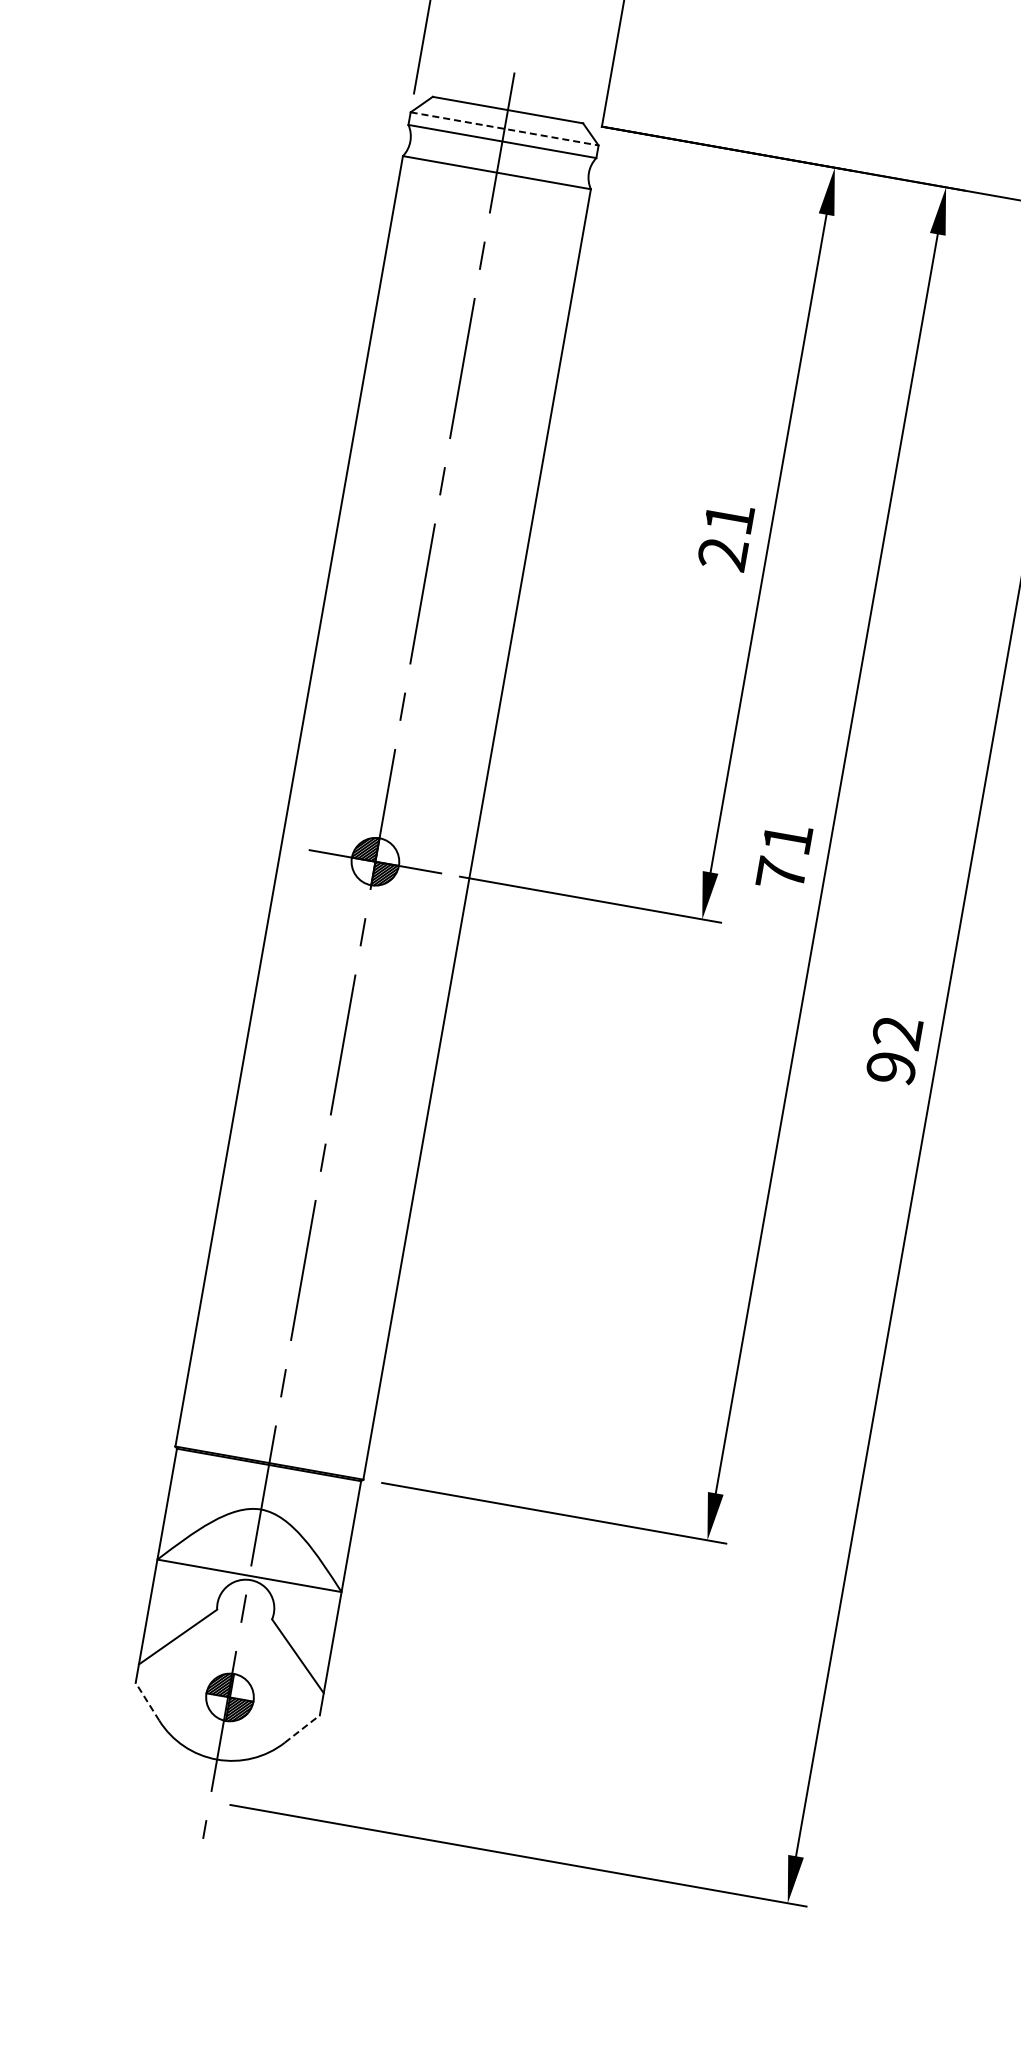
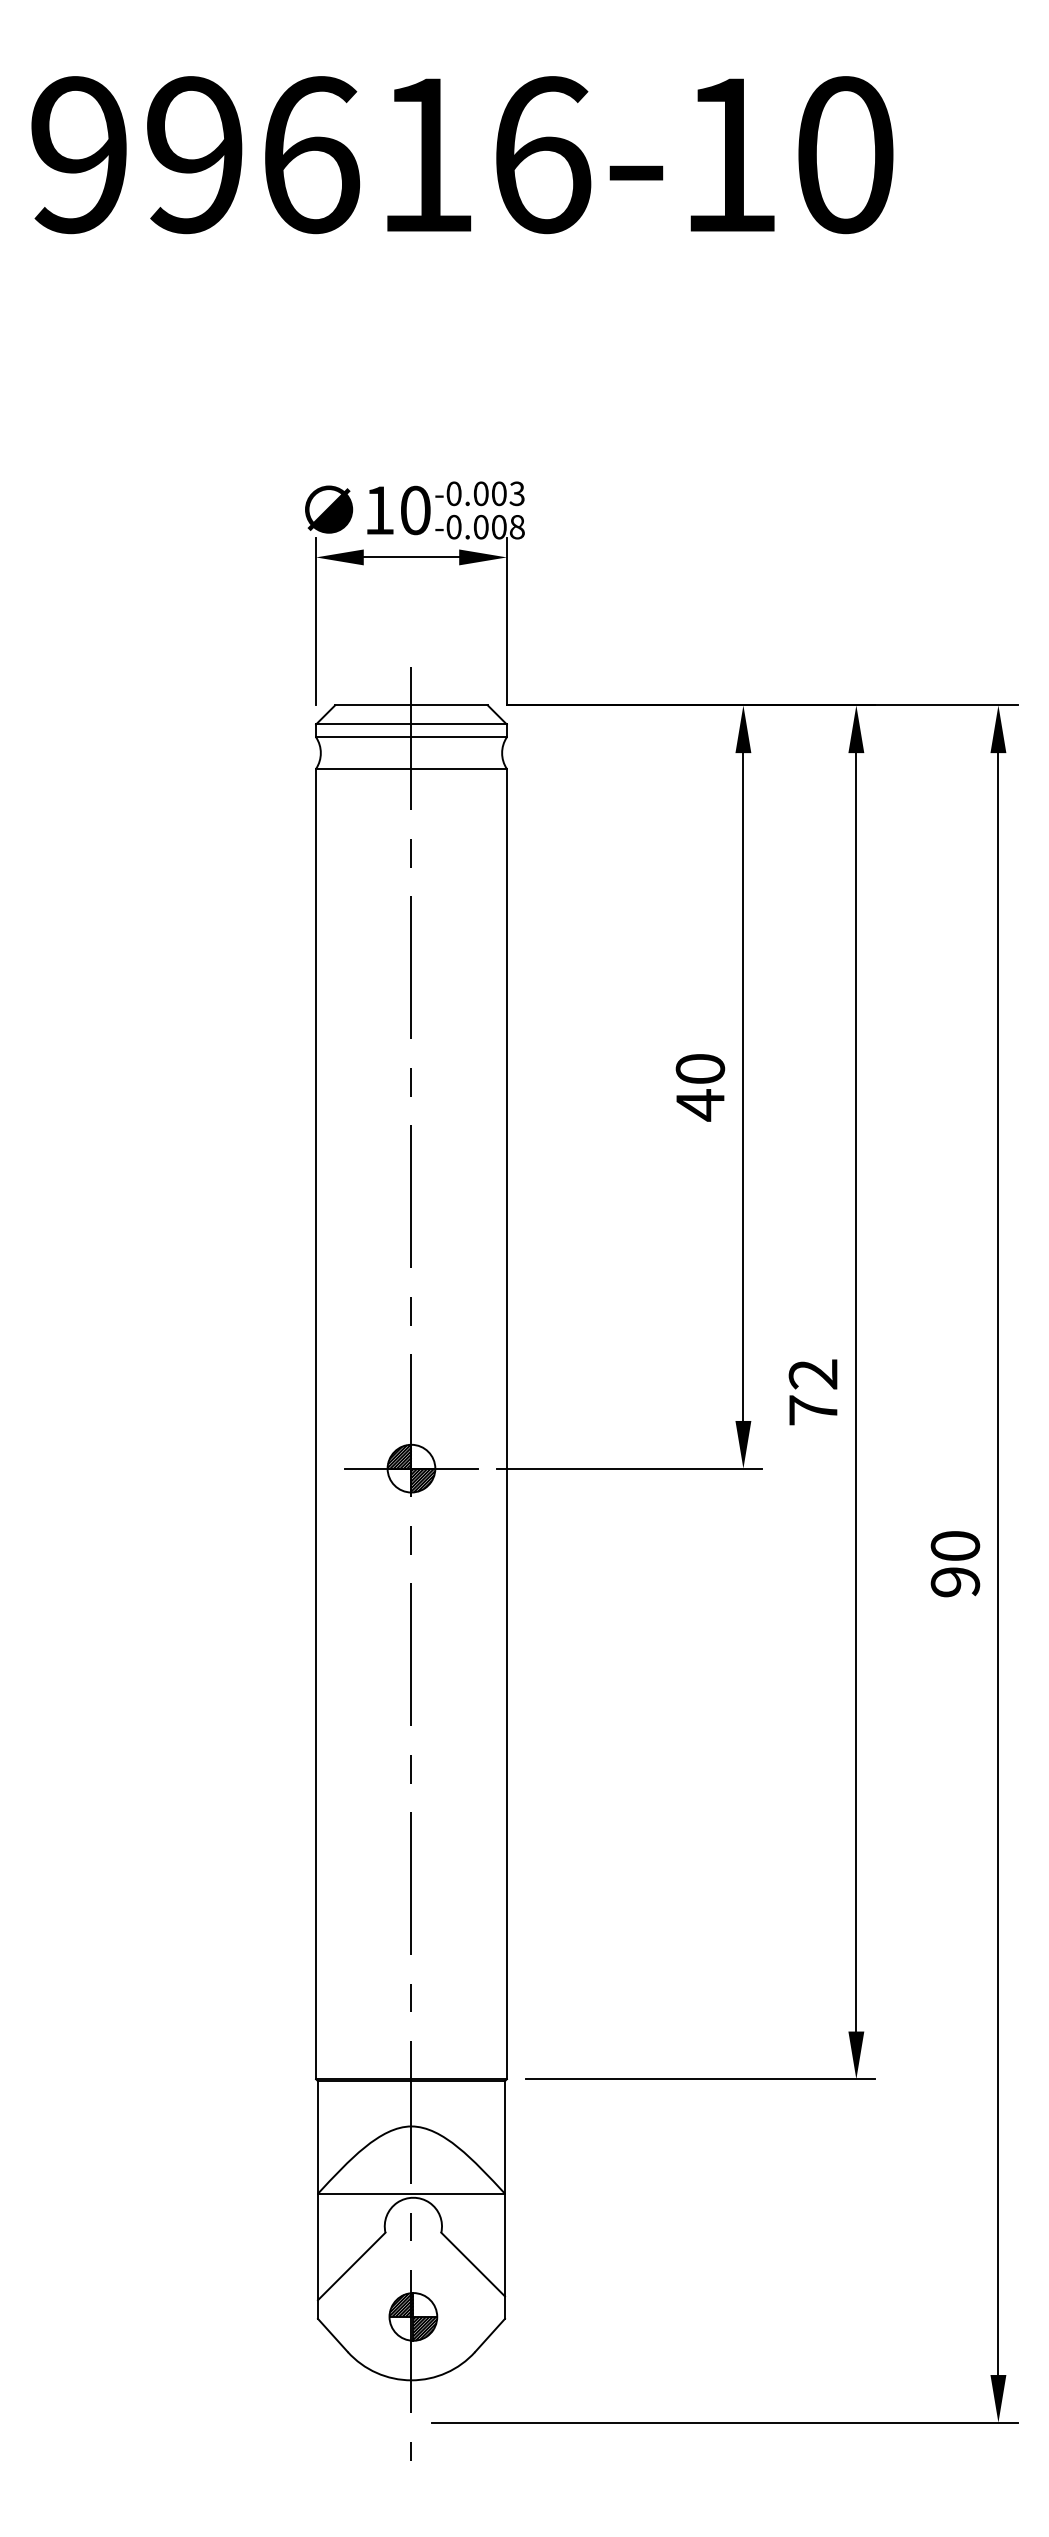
line: (504, 128) -> (411, 724), dashed -> solid
text: (726, 536) -> (700, 1087), 21 -> 40
text: (786, 838) -> (812, 1374), 71 -> 72
text: (897, 1032) -> (955, 1546), 92 -> 90
line: (147, 1701) -> (332, 2335), dashed -> solid
line: (302, 1729) -> (490, 2335), dashed -> solid

